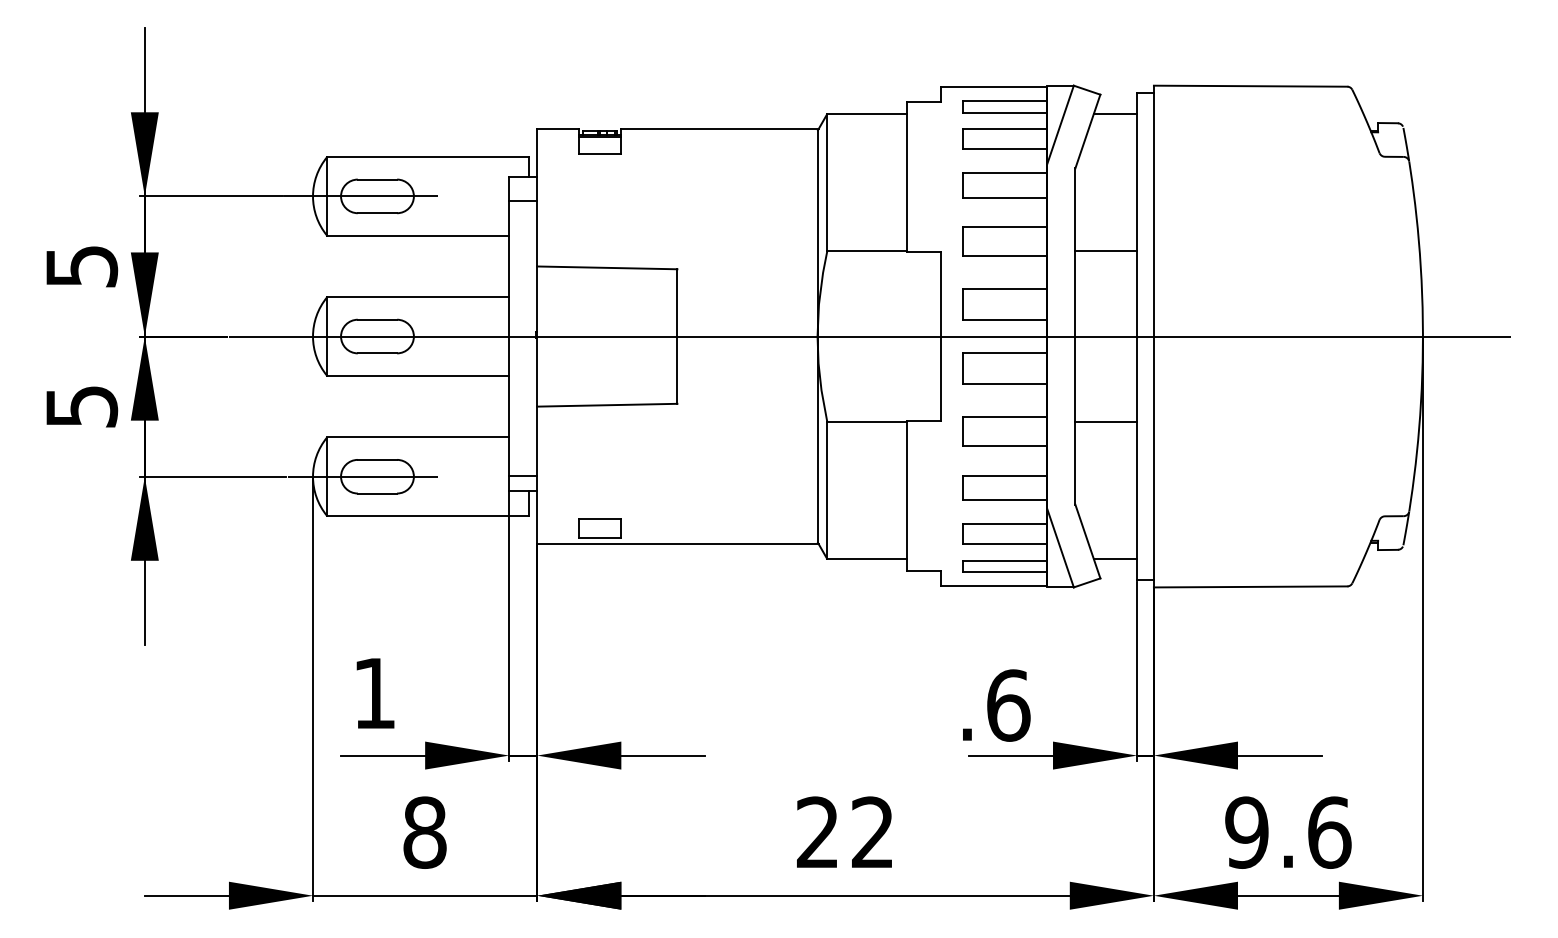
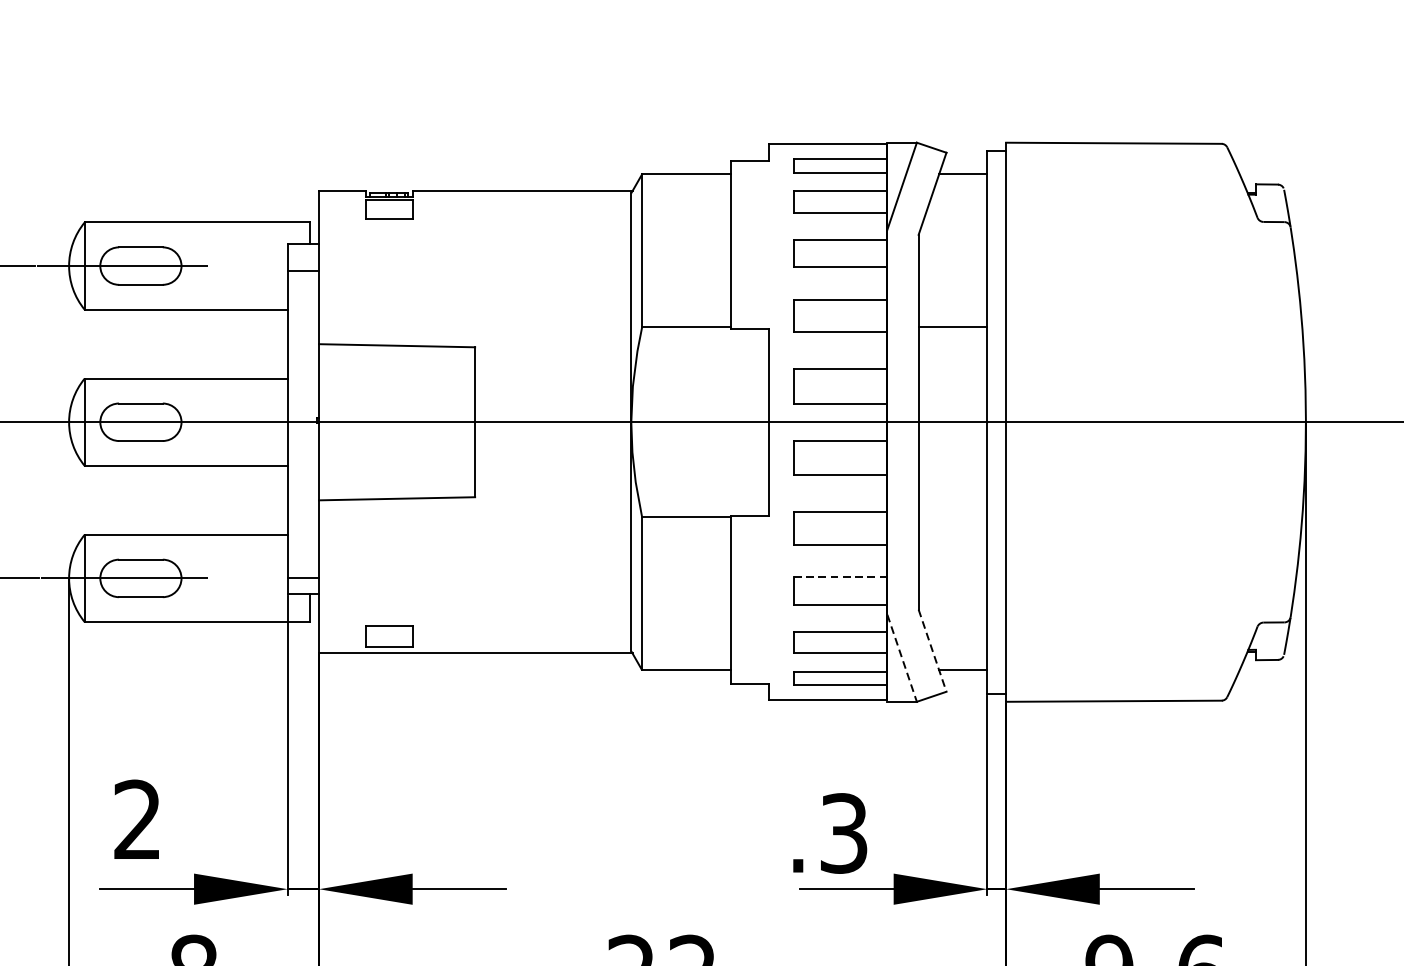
line: (1106, 421) -> (953, 516), removed
line: (1004, 475) -> (839, 577), solid -> dashed
line: (1087, 541) -> (932, 650), solid -> dashed
line: (1060, 548) -> (902, 658), solid -> dashed
text: (373, 692) -> (136, 818), 1 -> 2
text: (1008, 705) -> (844, 833), .6 -> .3

